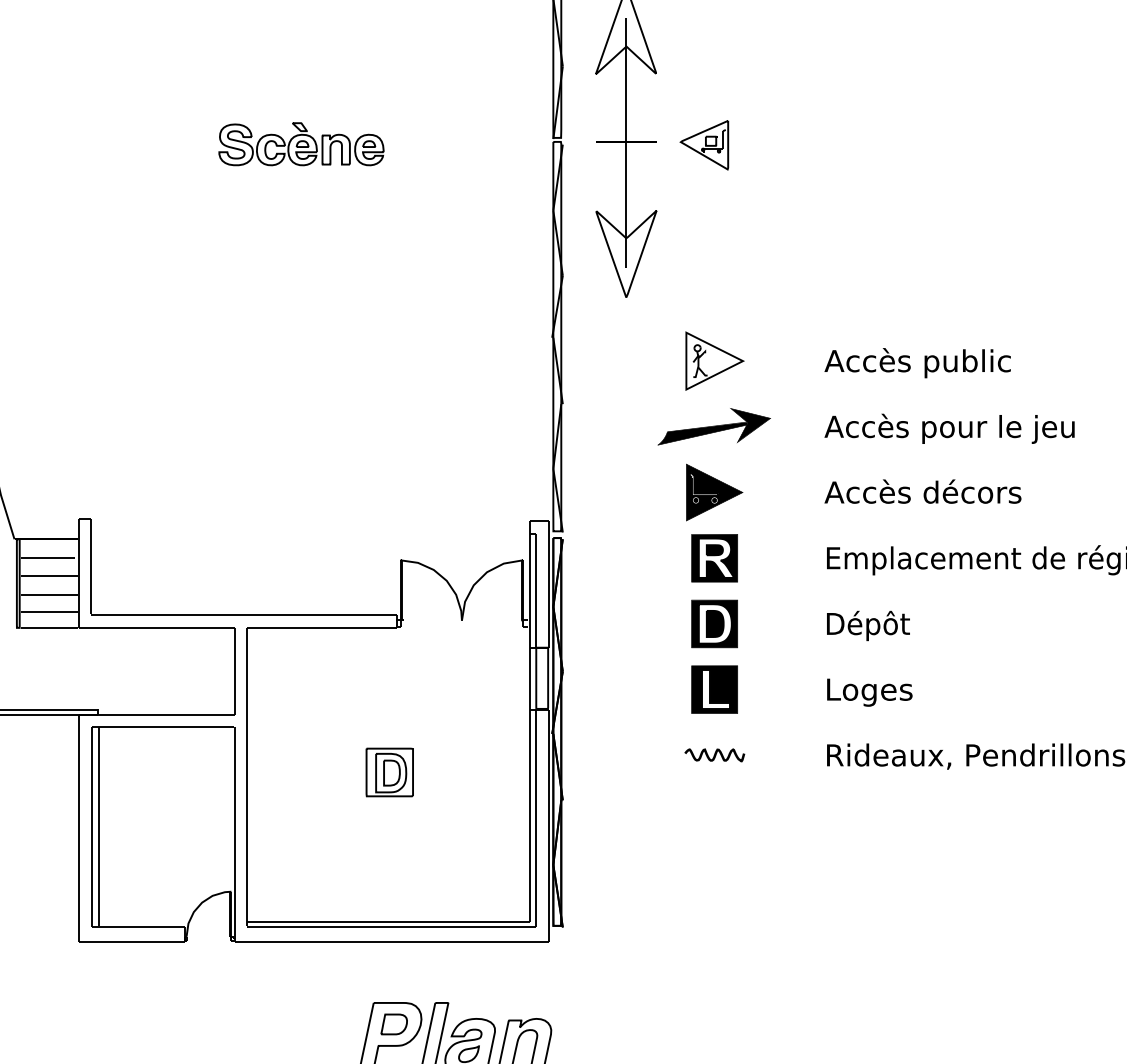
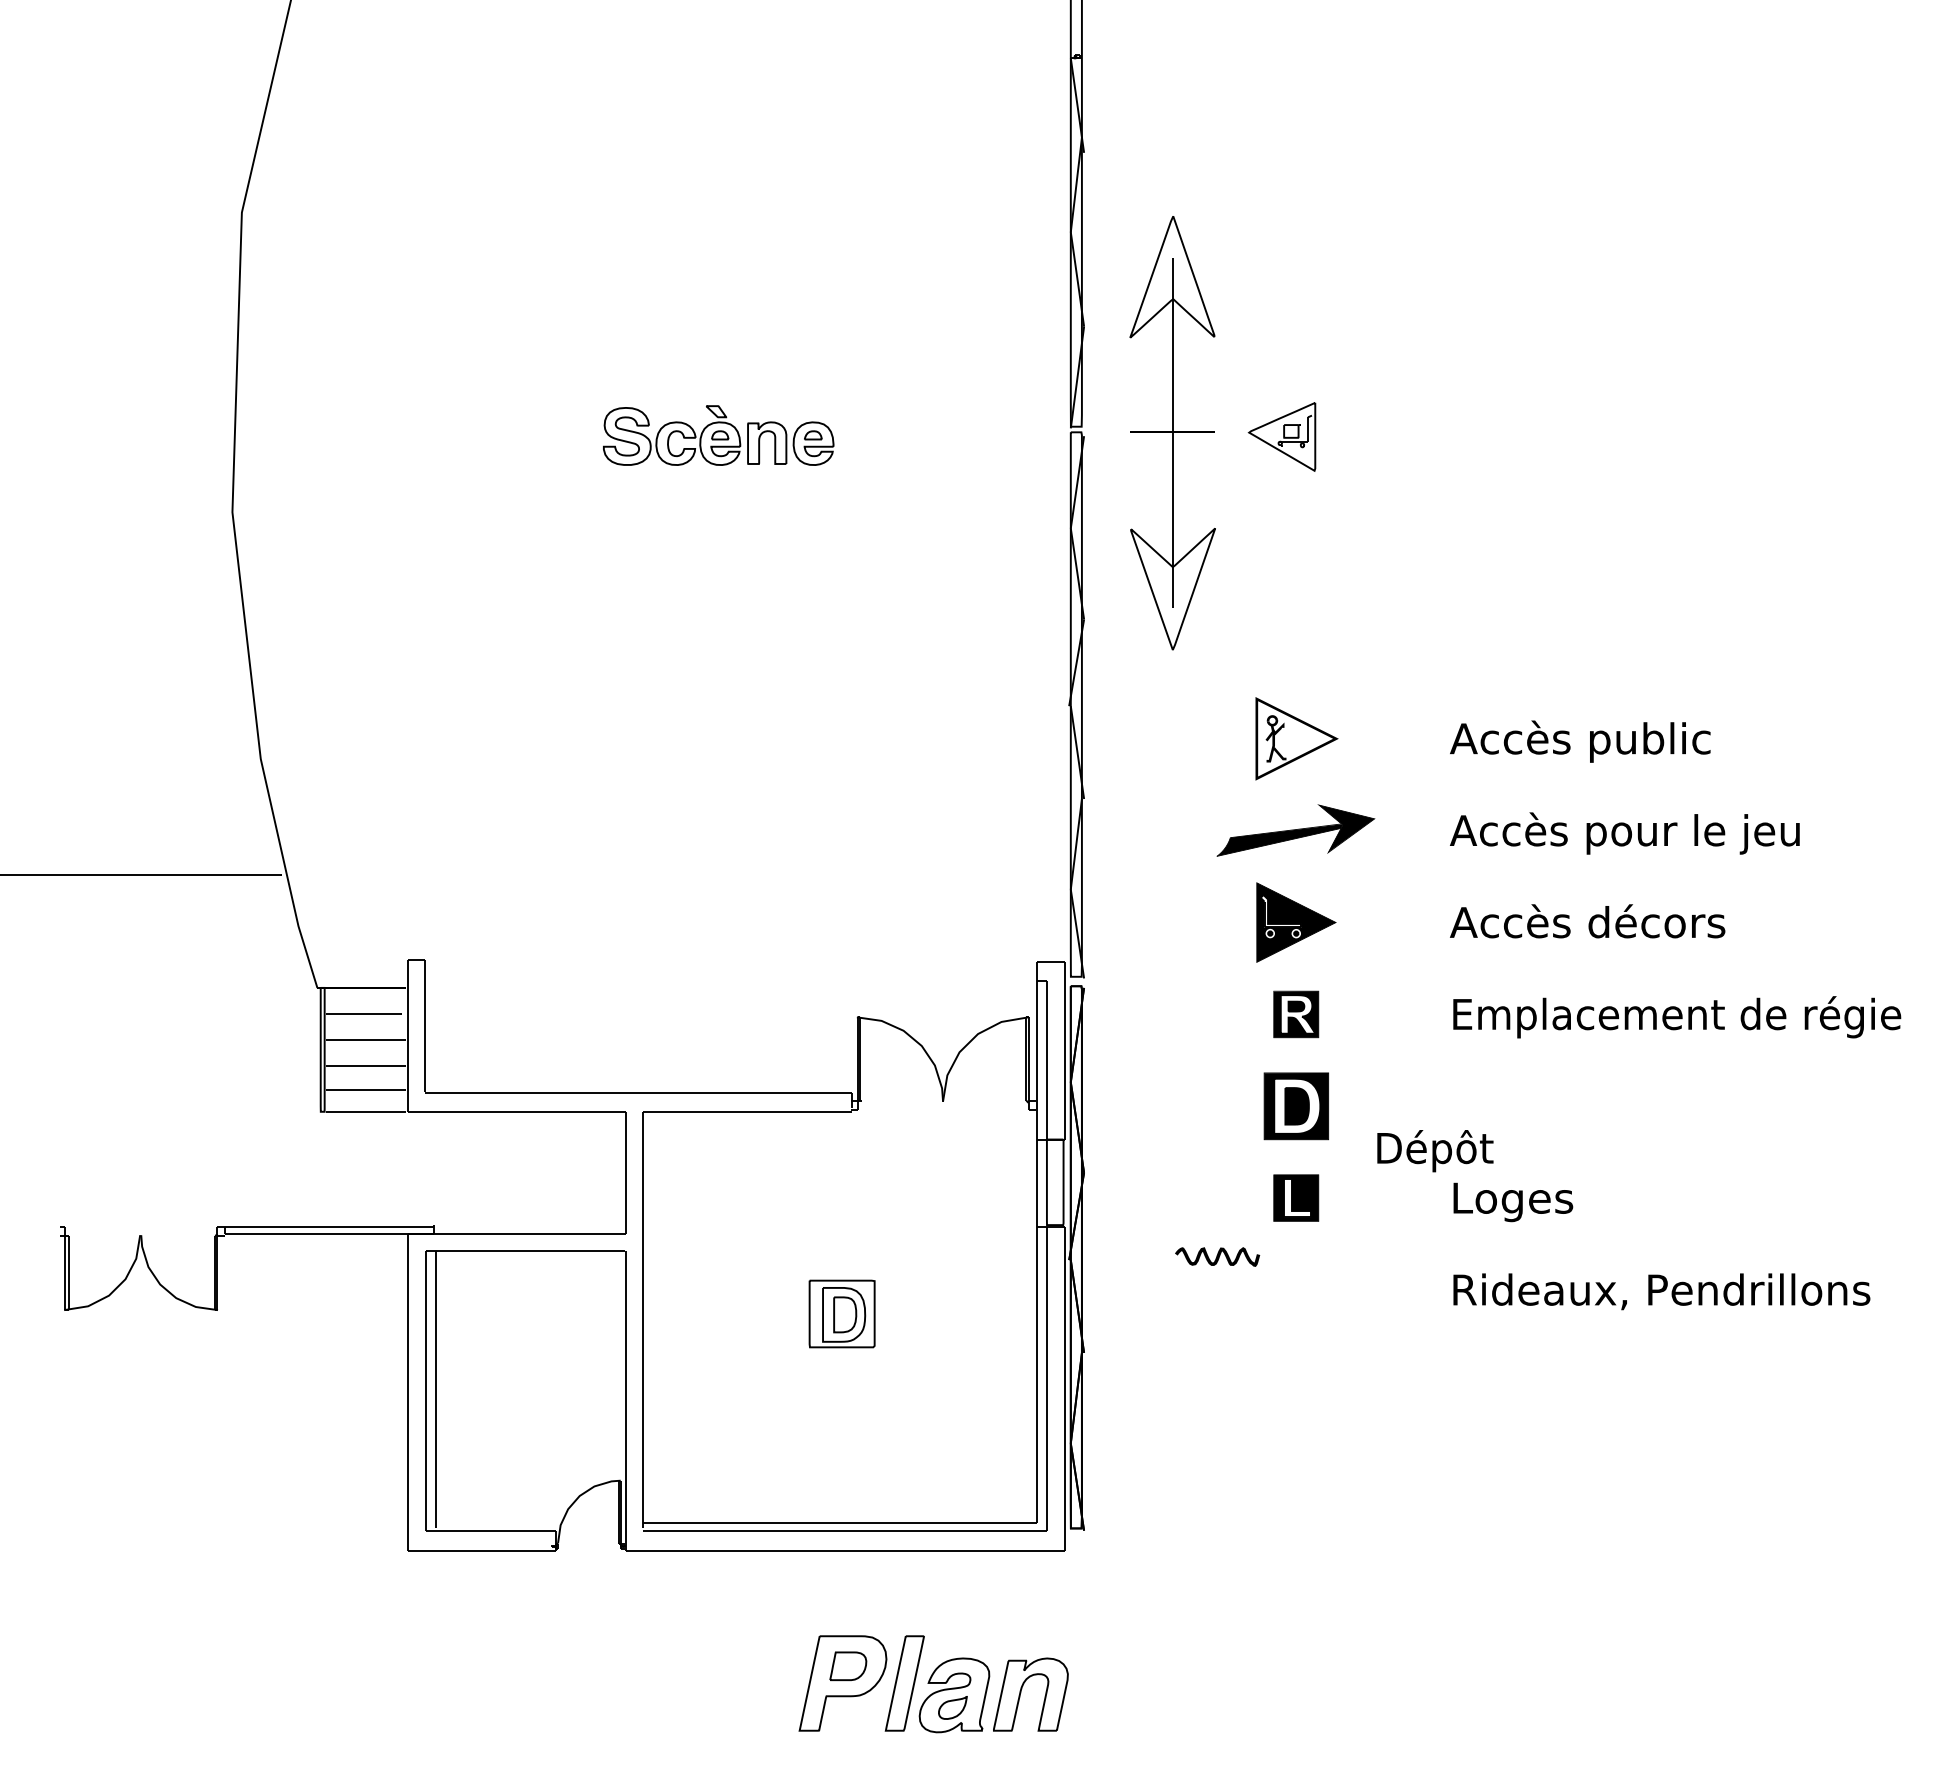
part: (714, 558) -> (1295, 1014), size x0.7
text: (868, 626) -> (1435, 1151), moved
part: (714, 689) -> (1295, 1197), size x0.7
curve: (714, 754) -> (1217, 1256), moved

